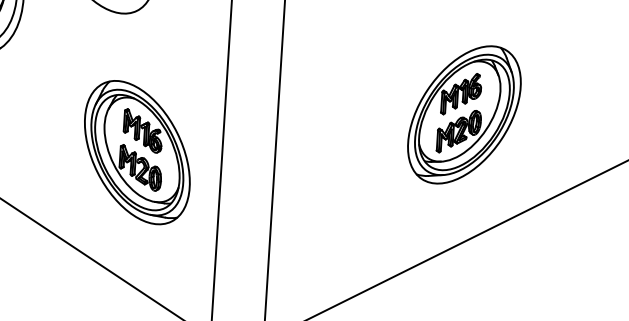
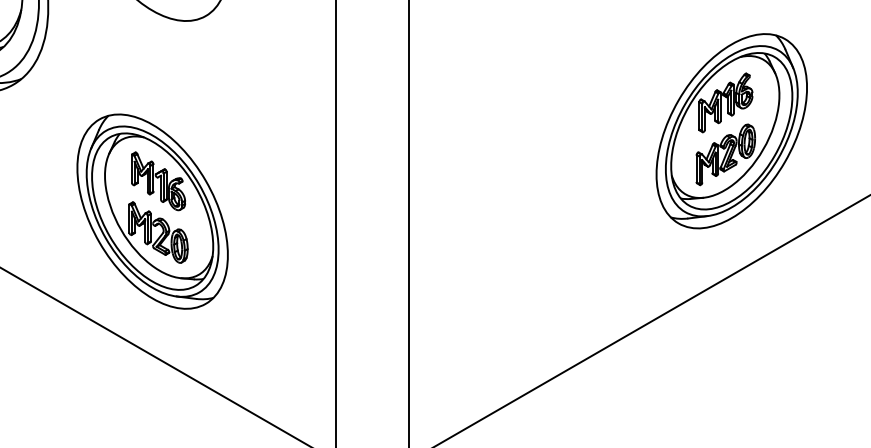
part: (464, 115) -> (731, 131), moved
part: (137, 152) -> (152, 211), moved

